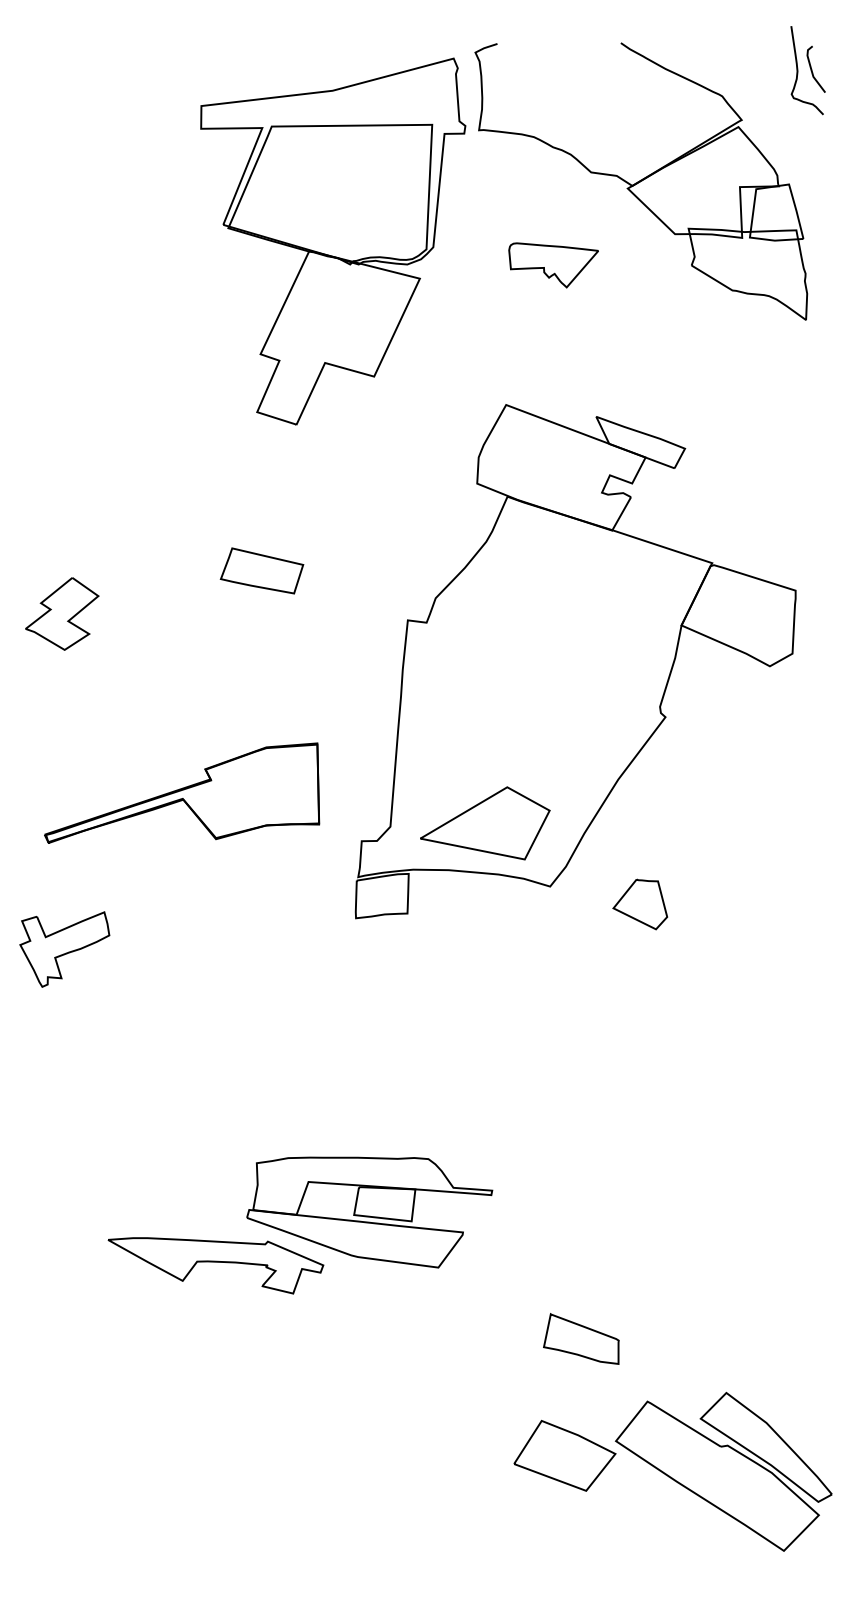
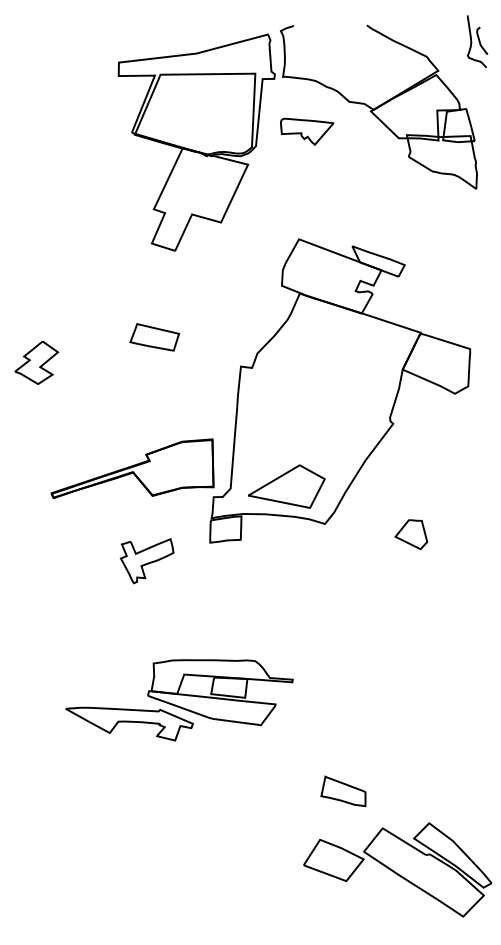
part: (554, 264) -> (307, 131), moved
part: (182, 792) -> (132, 468), moved
part: (640, 904) -> (411, 534), moved
part: (63, 950) -> (146, 561), moved
part: (300, 1225) -> (179, 700), moved

